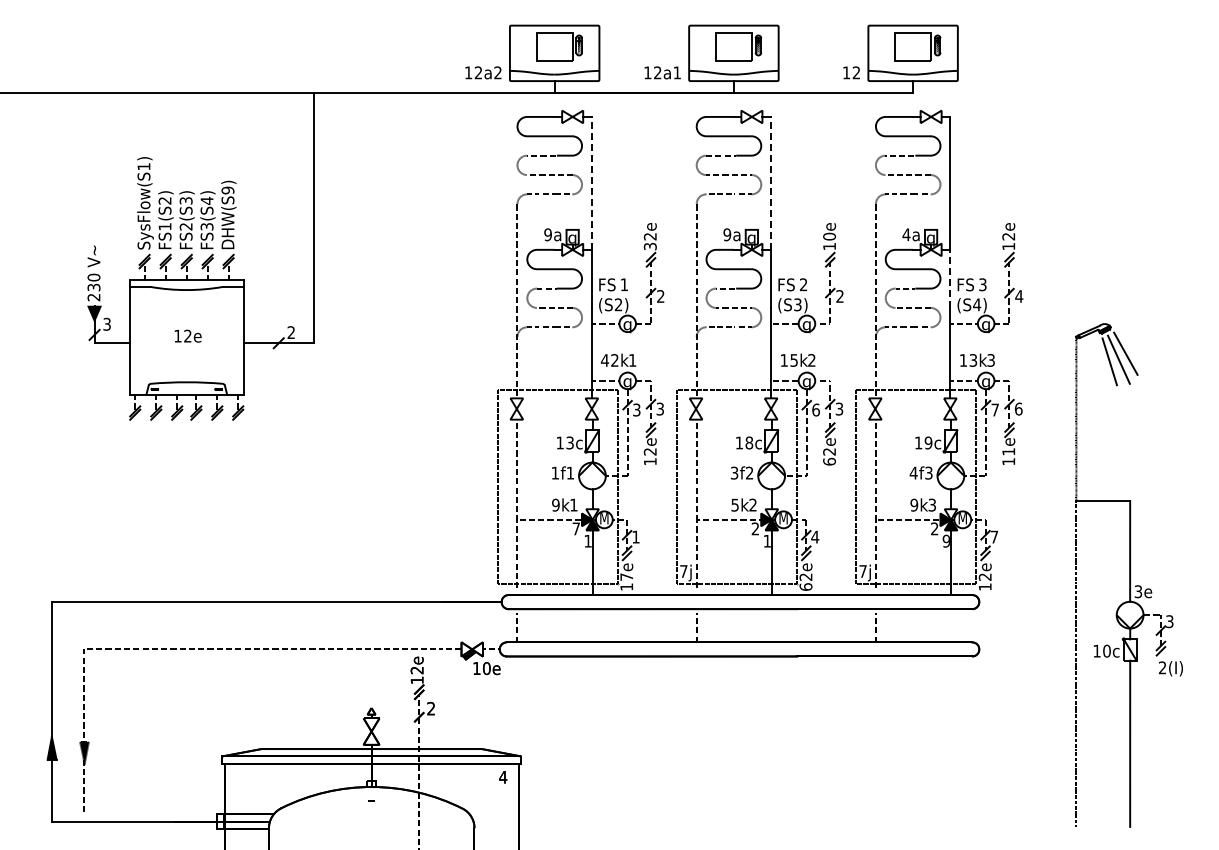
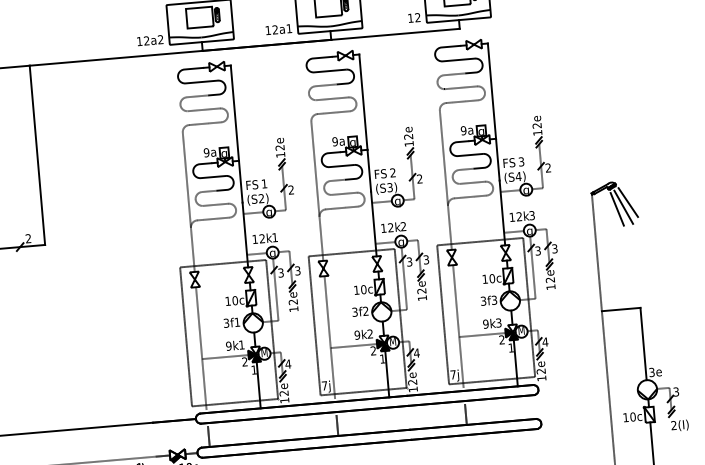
line: (591, 182) -> (234, 112), dashed -> solid
line: (771, 182) -> (363, 101), dashed -> solid
text: (906, 234) -> (463, 130), 4a -> 9a
text: (829, 236) -> (408, 136), 10e -> 12e
text: (649, 246) -> (280, 154), 32e -> 12e
line: (950, 279) -> (497, 160), dashed -> solid
text: (1019, 296) -> (548, 168), 4 -> 2
text: (604, 360) -> (254, 239), 42k -> 12k
text: (793, 360) -> (390, 227), 15k -> 12k
text: (973, 360) -> (519, 216), 13k -> 12k
text: (1018, 408) -> (554, 248), 6 -> 3
text: (815, 409) -> (409, 261), 6 -> 3
text: (994, 409) -> (537, 250), 7 -> 3
text: (569, 442) -> (234, 300), 13c -> 10c
text: (749, 442) -> (363, 289), 18c -> 10c
text: (928, 442) -> (492, 278), 19c -> 10c
text: (1008, 451) -> (550, 279), 11e -> 12e
text: (829, 461) -> (422, 298), 62e -> 12e
text: (554, 472) -> (225, 322), 1f -> 3f
text: (913, 472) -> (483, 300), 4f -> 3f
text: (734, 504) -> (356, 334), 5k -> 9k
text: (575, 528) -> (244, 361), 7 -> 2
text: (635, 536) -> (287, 363), 1 -> 4
text: (994, 536) -> (545, 341), 7 -> 4
text: (945, 540) -> (510, 347), 9 -> 1
text: (626, 576) -> (283, 393), 17e -> 12e
text: (805, 586) -> (412, 389), 62e -> 12e

